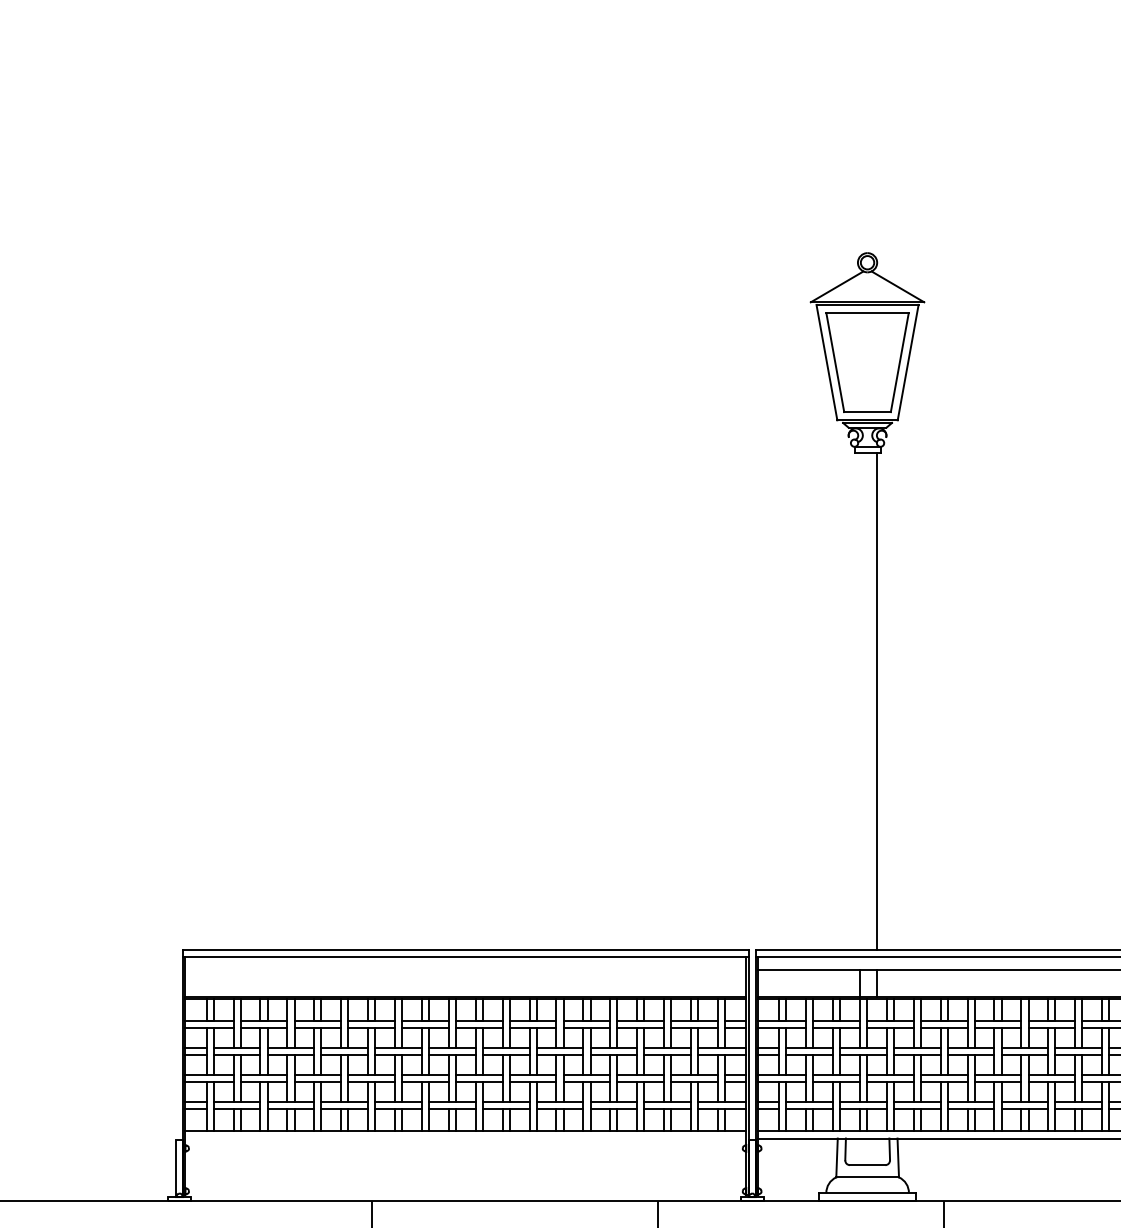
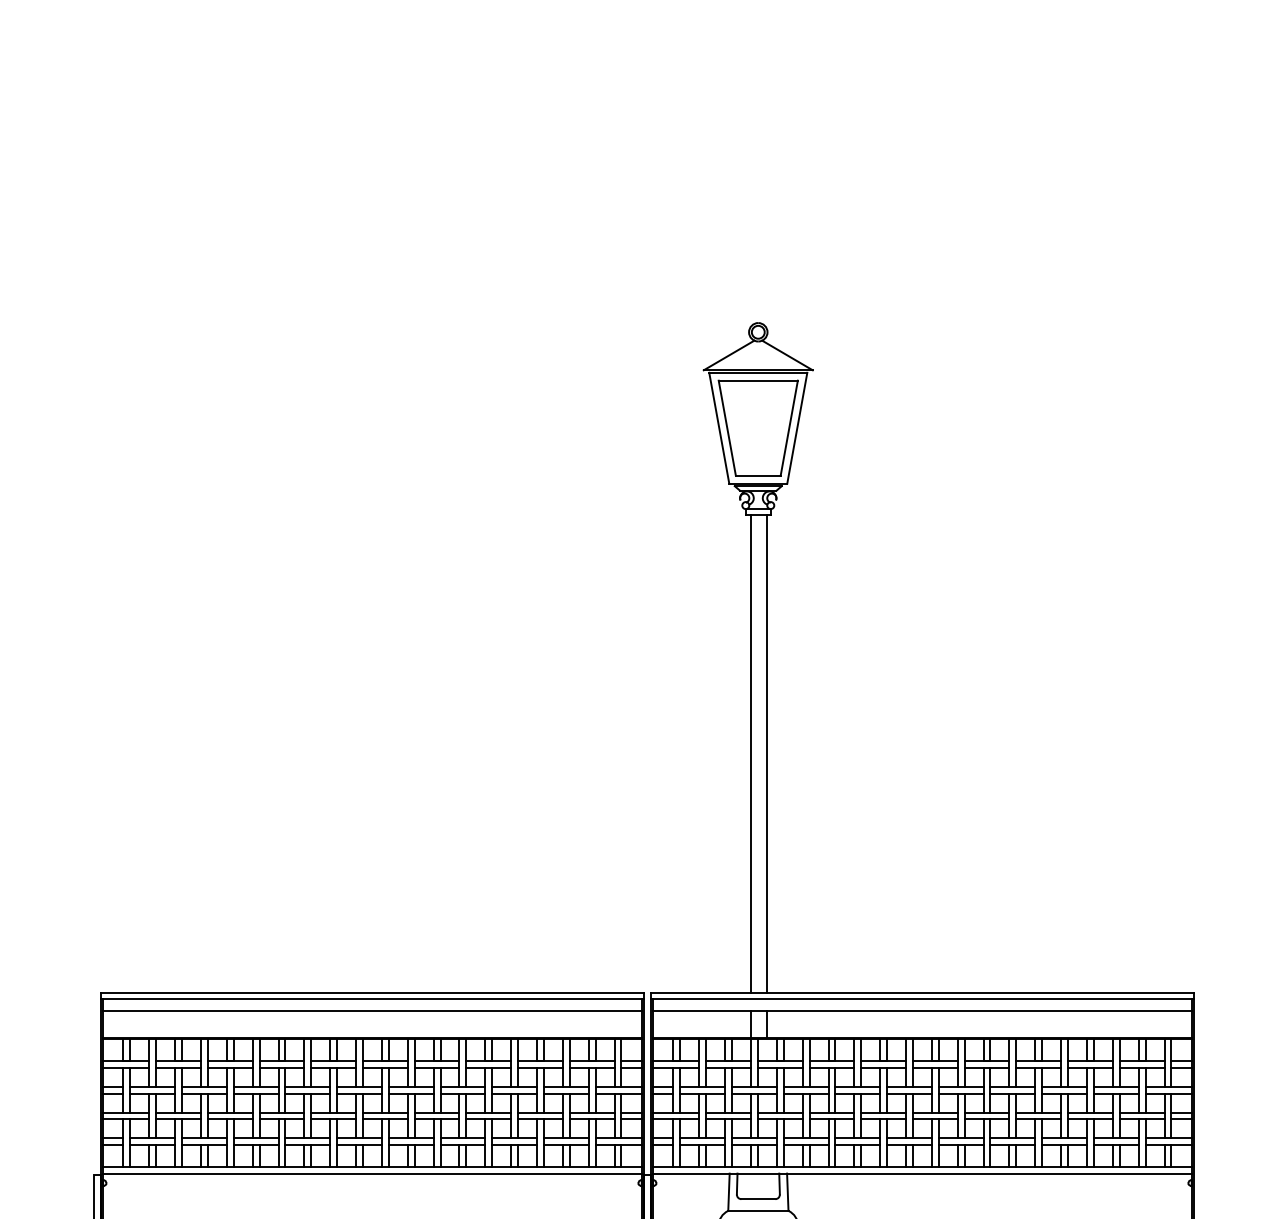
line: (860, 701) -> (751, 753), added
line: (465, 969) -> (372, 1011), added
line: (465, 1138) -> (372, 1173), added

